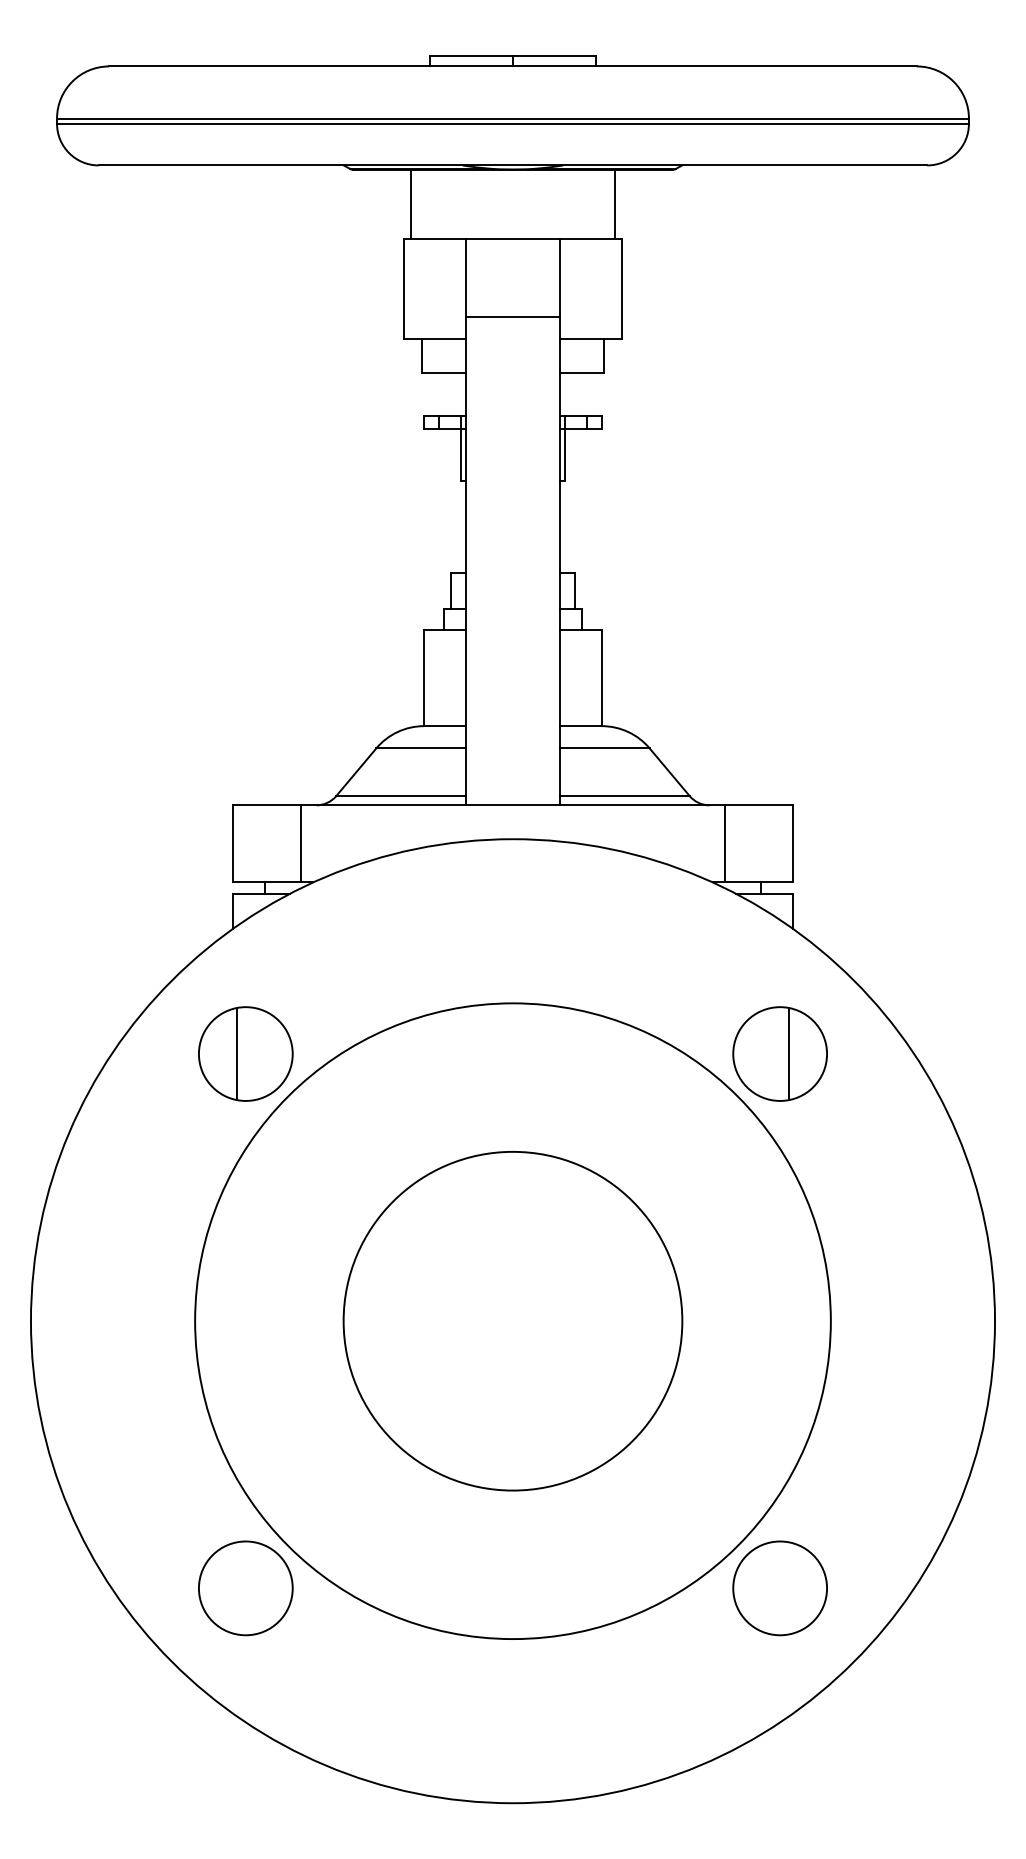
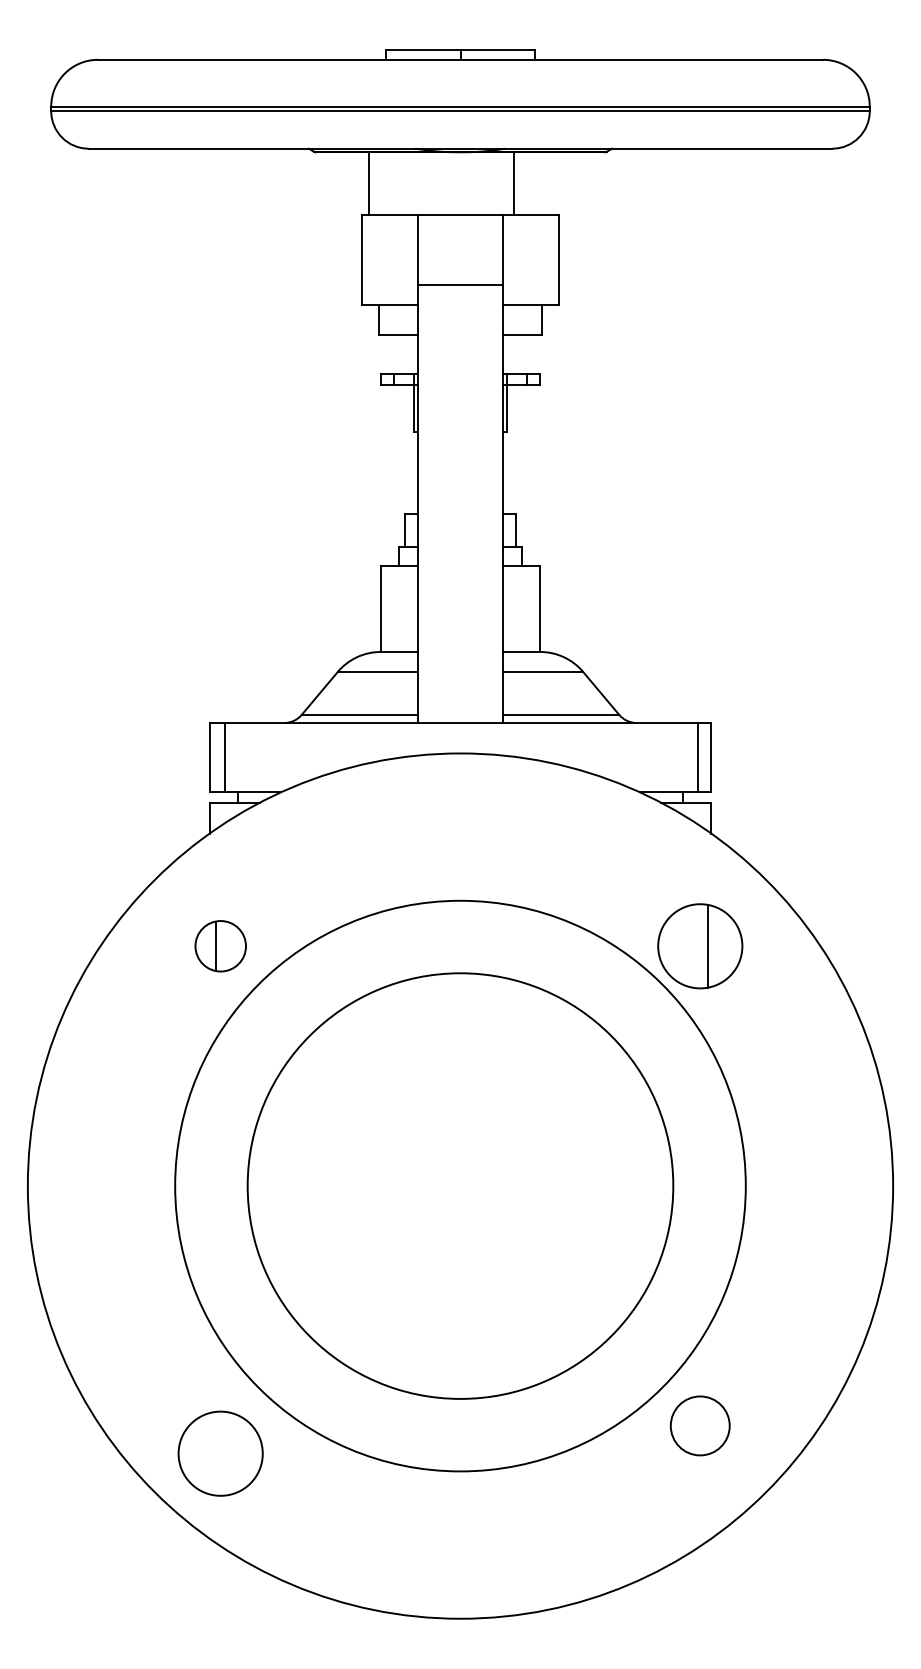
line: (614, 203) -> (513, 182), moved
line: (301, 843) -> (224, 757), moved
line: (724, 843) -> (697, 757), moved
part: (245, 1053) -> (220, 945), size x0.6
circle: (512, 1320) -> (460, 1185), size x1.4
circle: (245, 1588) -> (220, 1453), moved
circle: (779, 1588) -> (699, 1426), size x0.7

